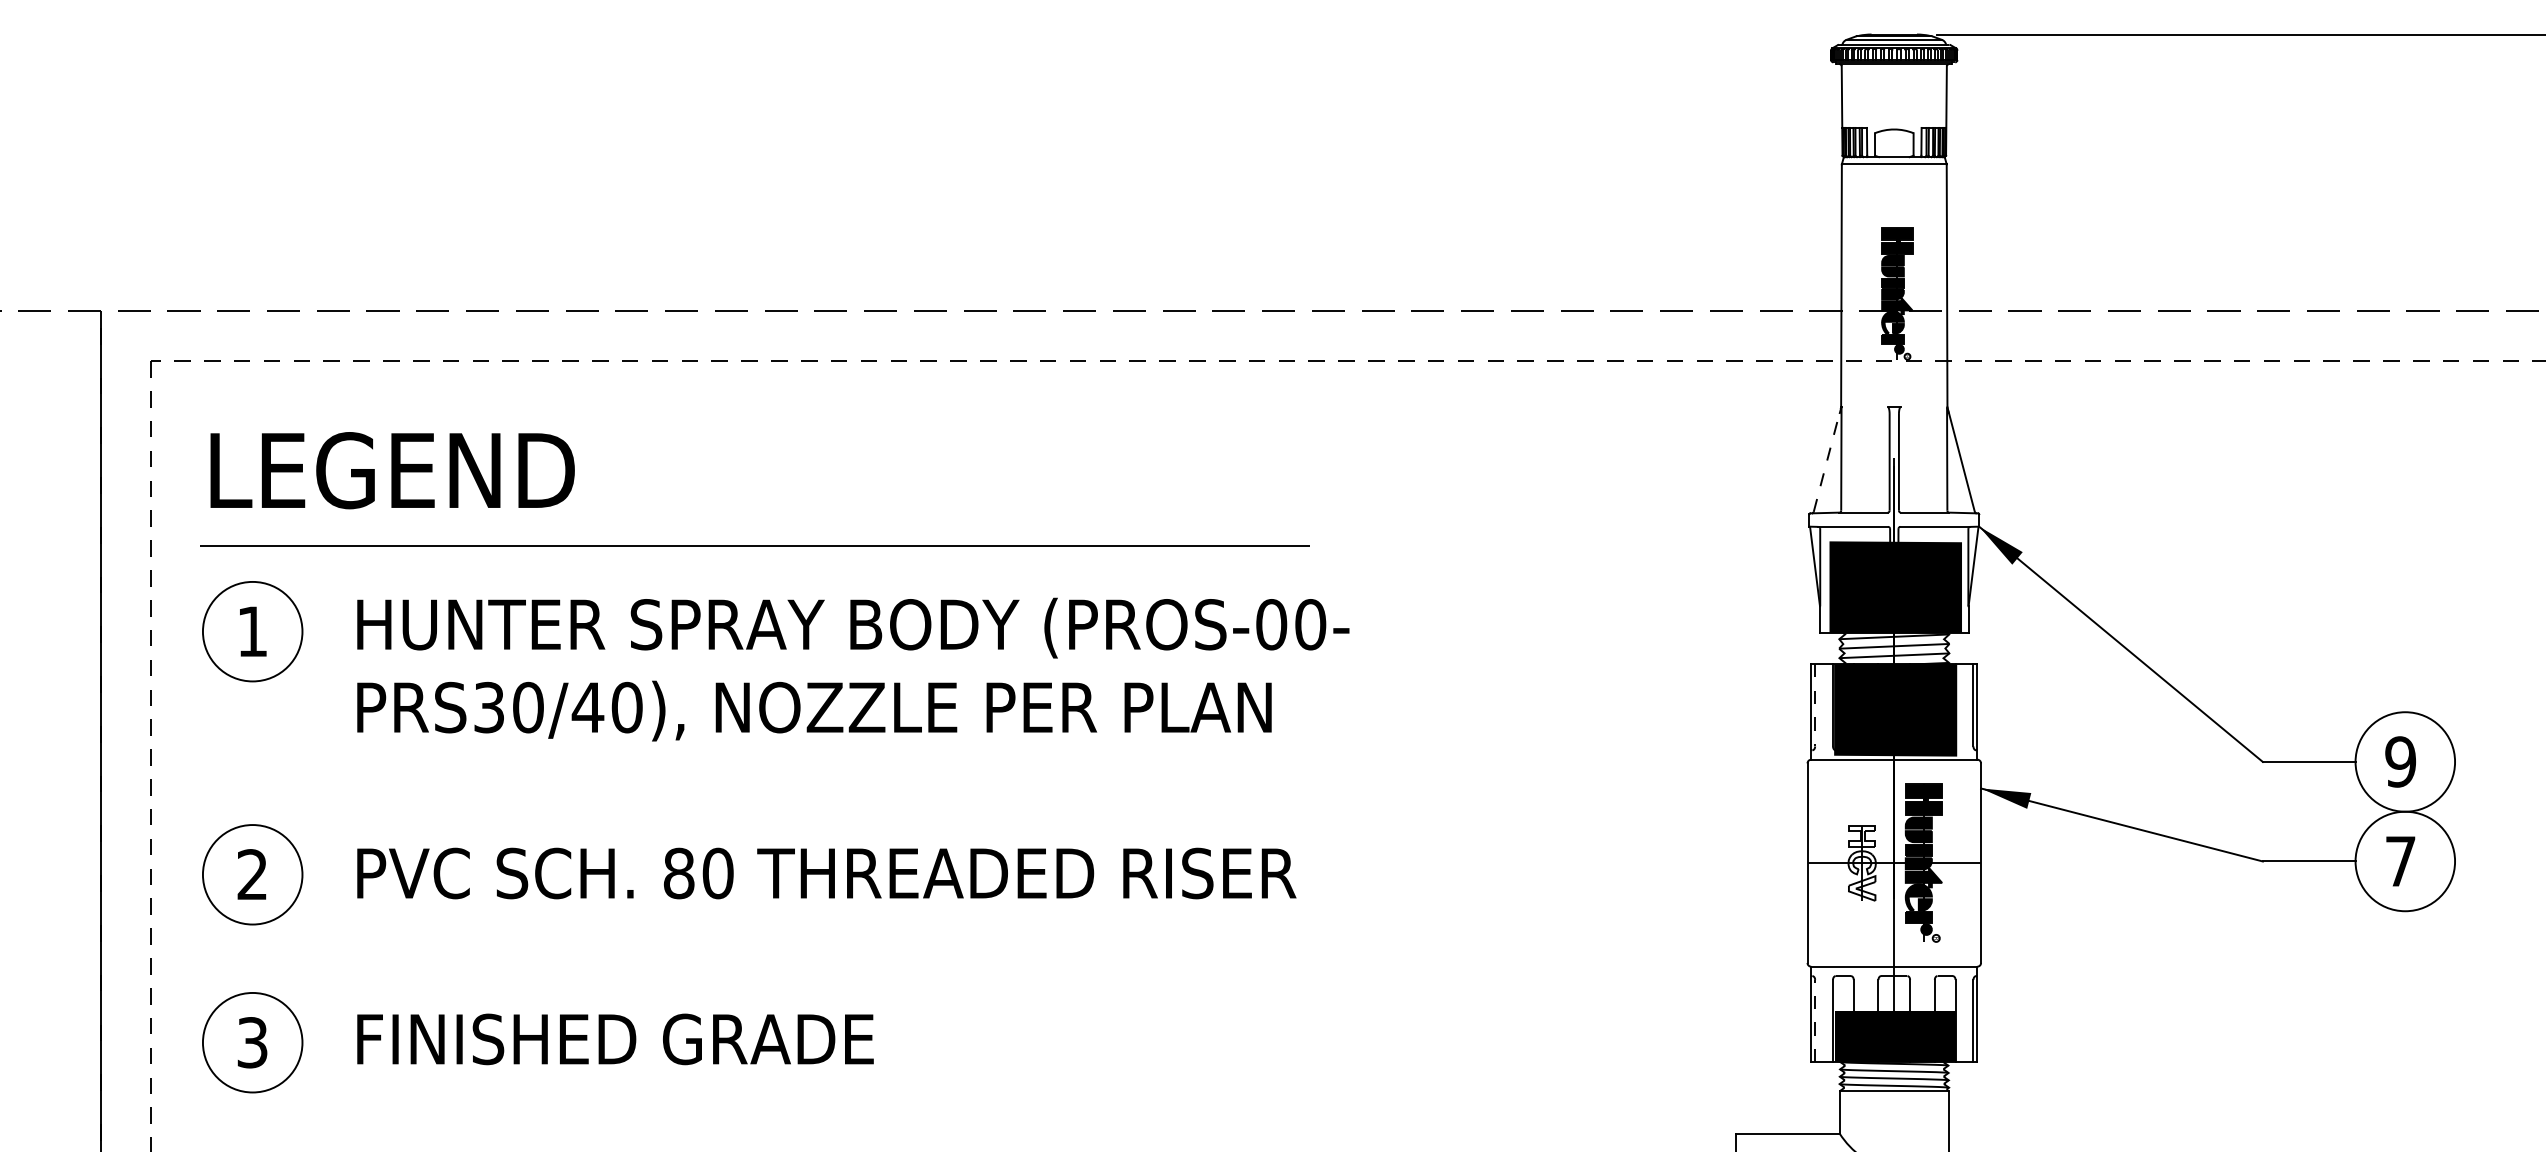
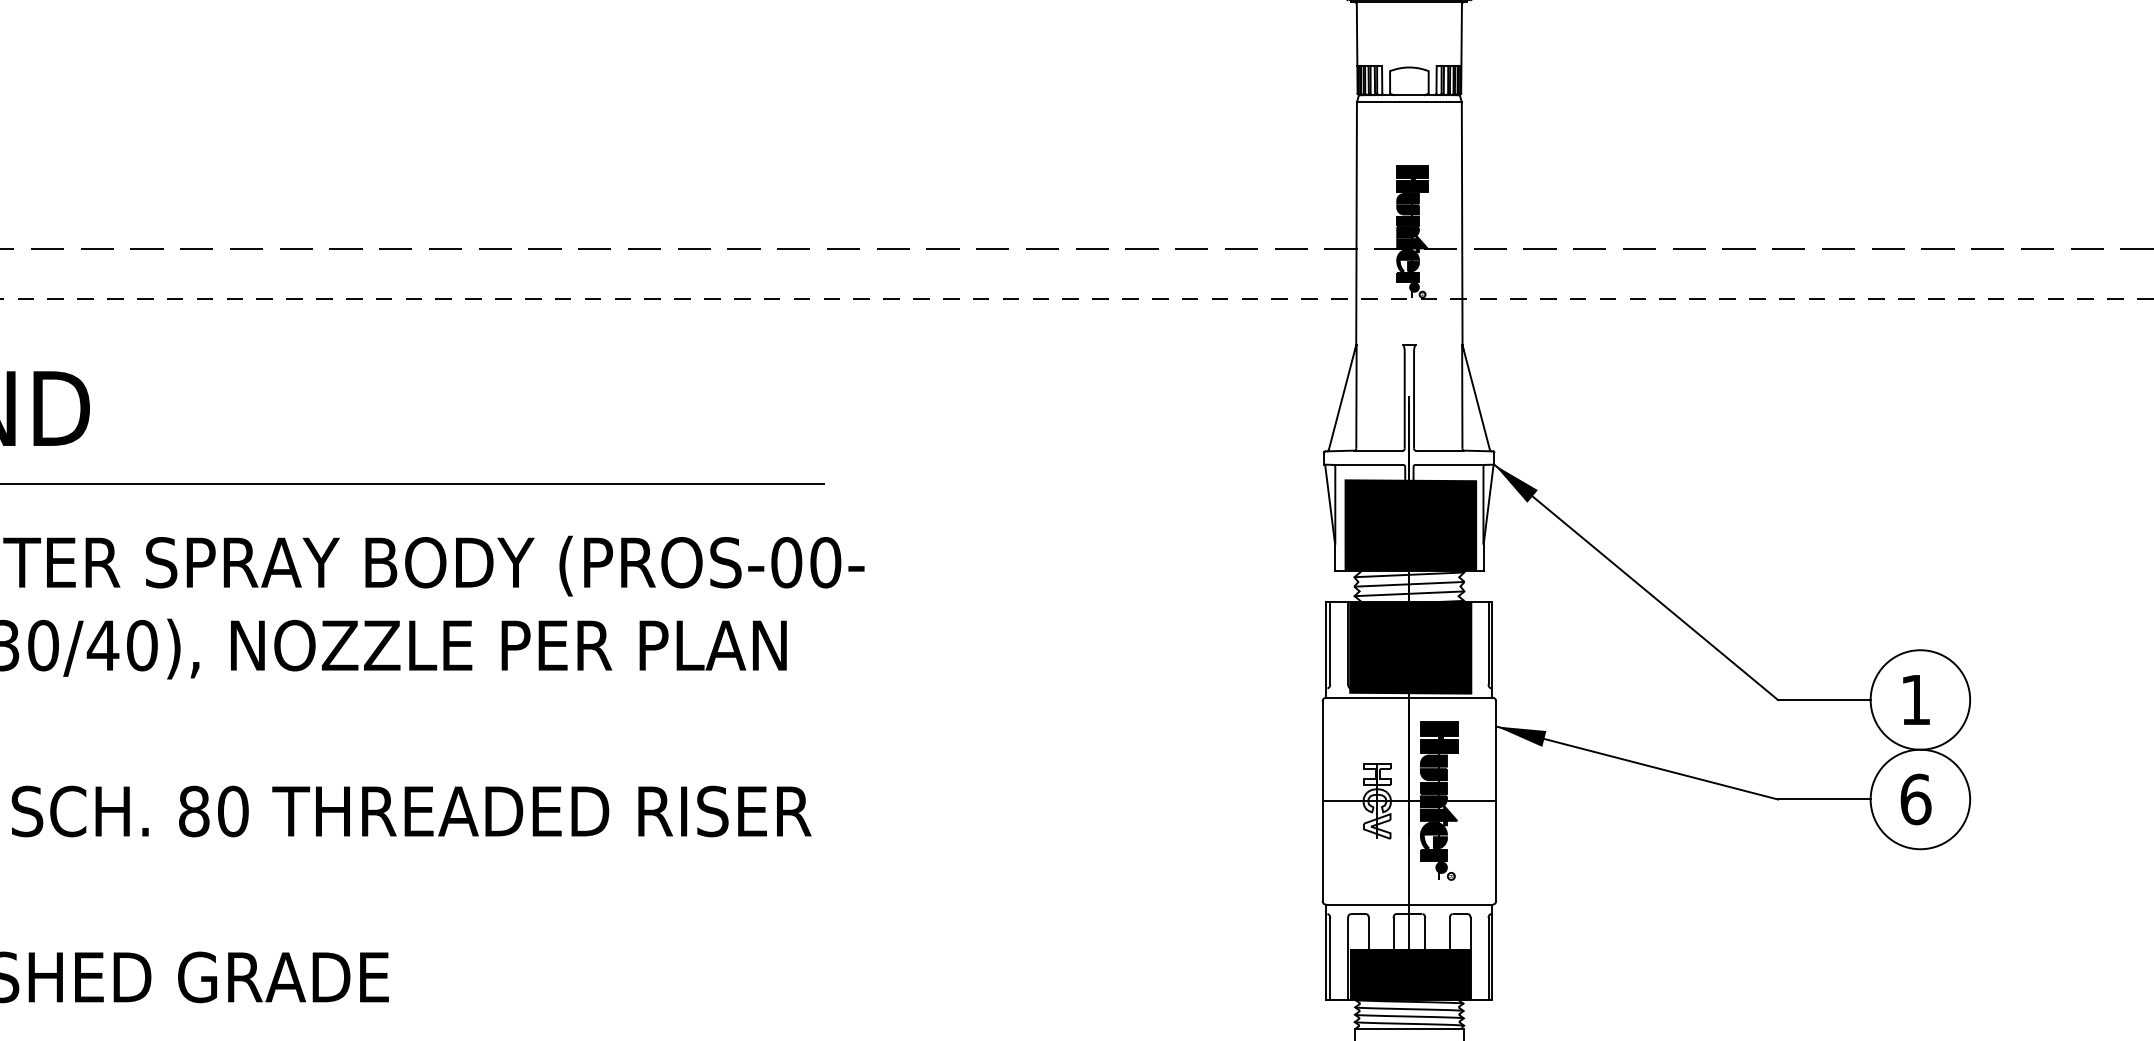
line: (1827, 459) -> (1342, 397), dashed -> solid
line: (1815, 705) -> (1330, 643), dashed -> solid
text: (2400, 761) -> (1915, 699), 9 -> 1
text: (2400, 861) -> (1915, 799), 7 -> 6
line: (1815, 1020) -> (1330, 958), dashed -> solid

